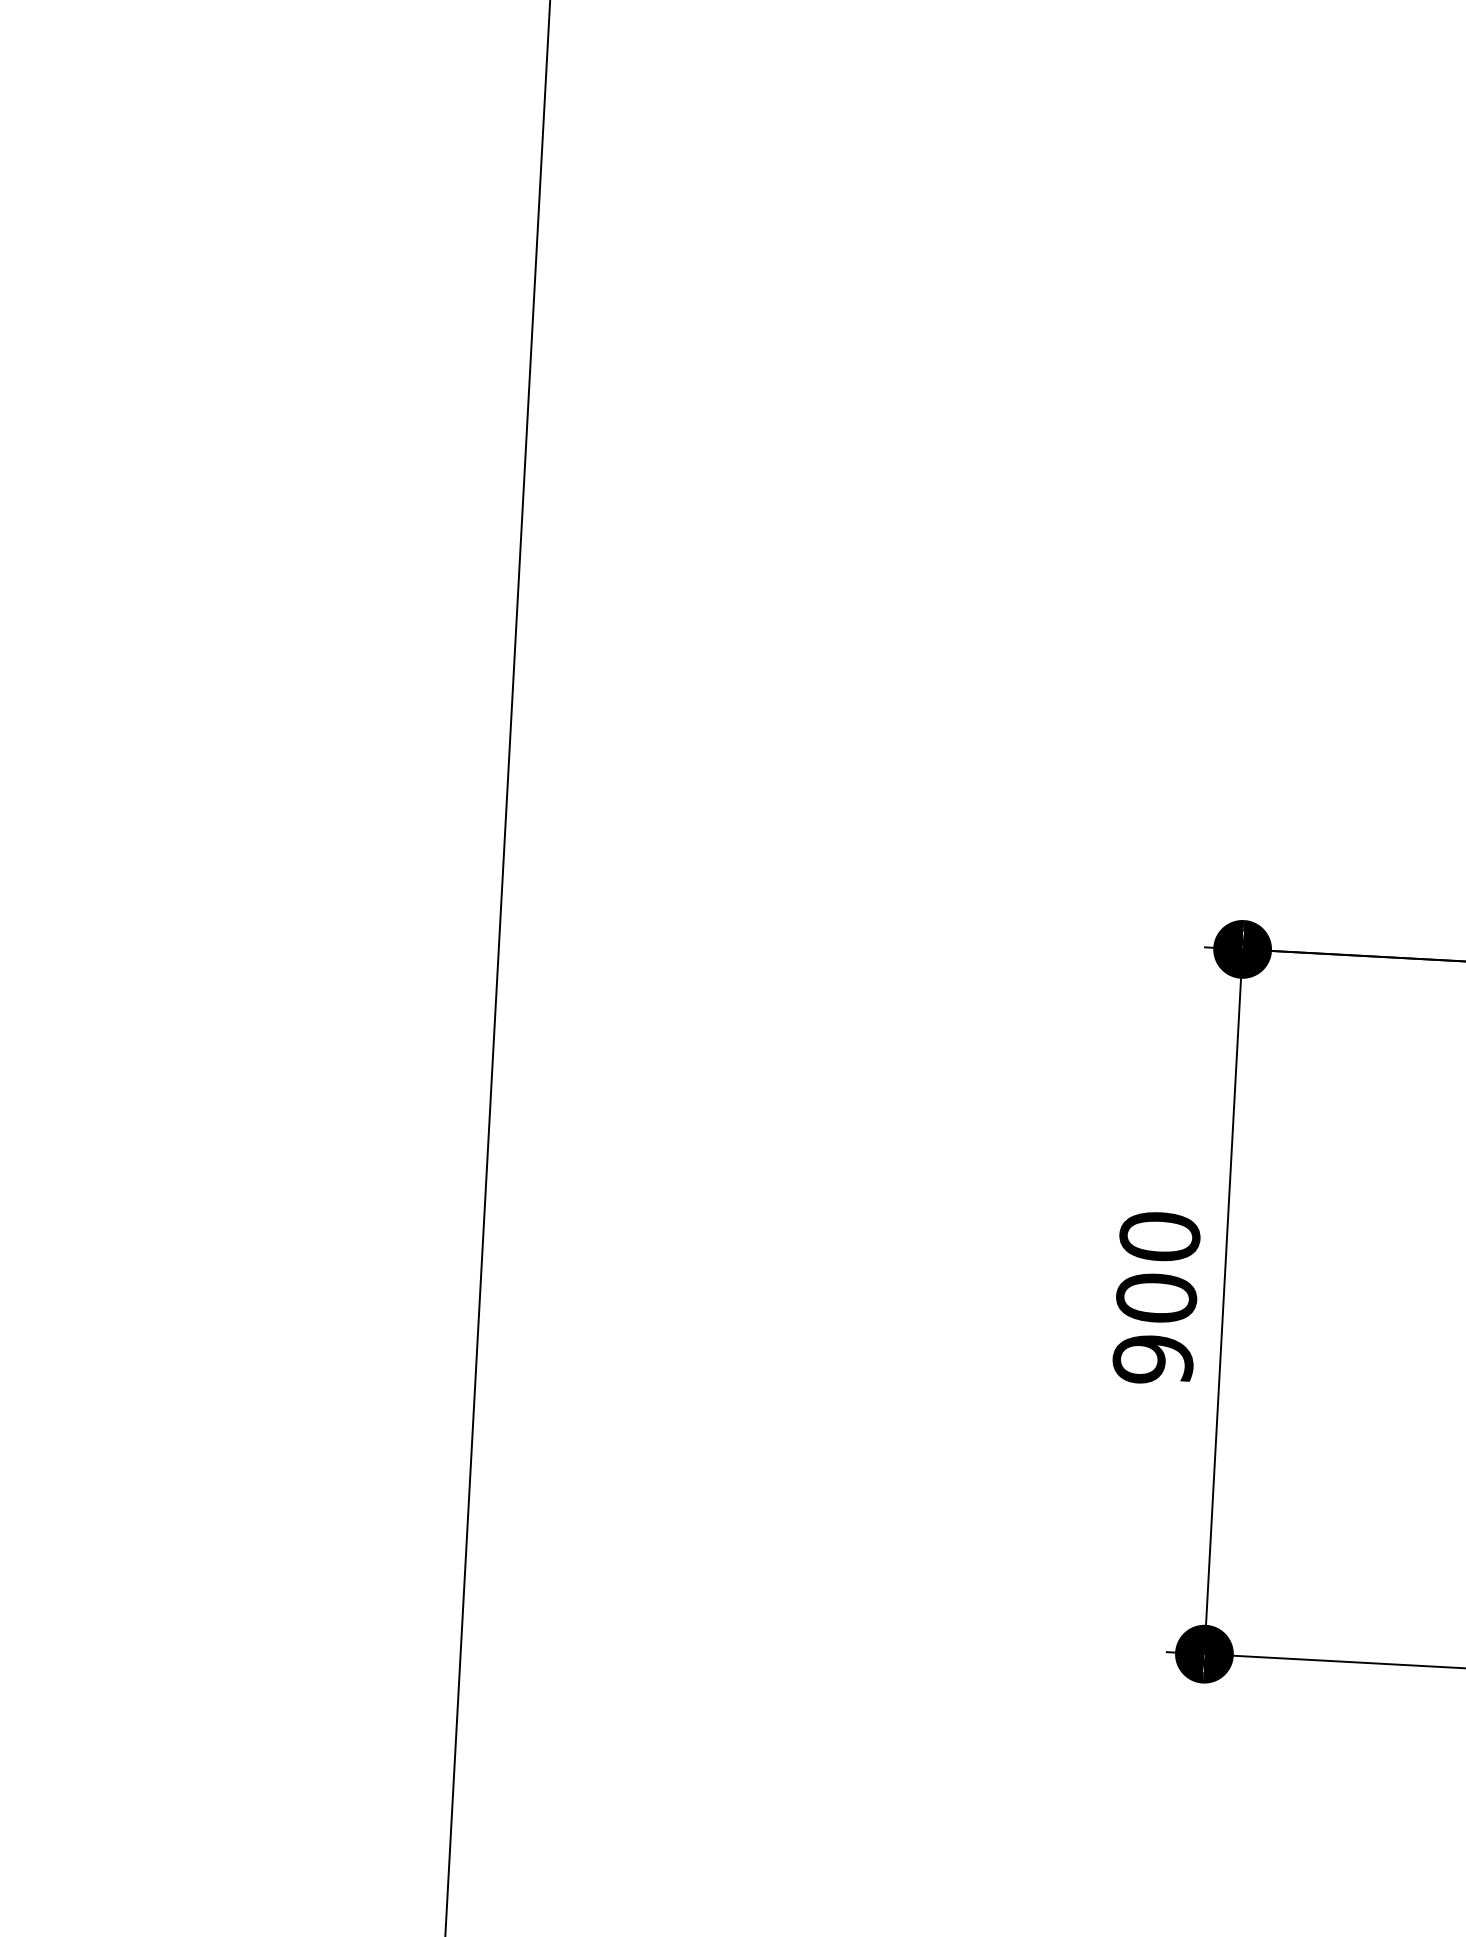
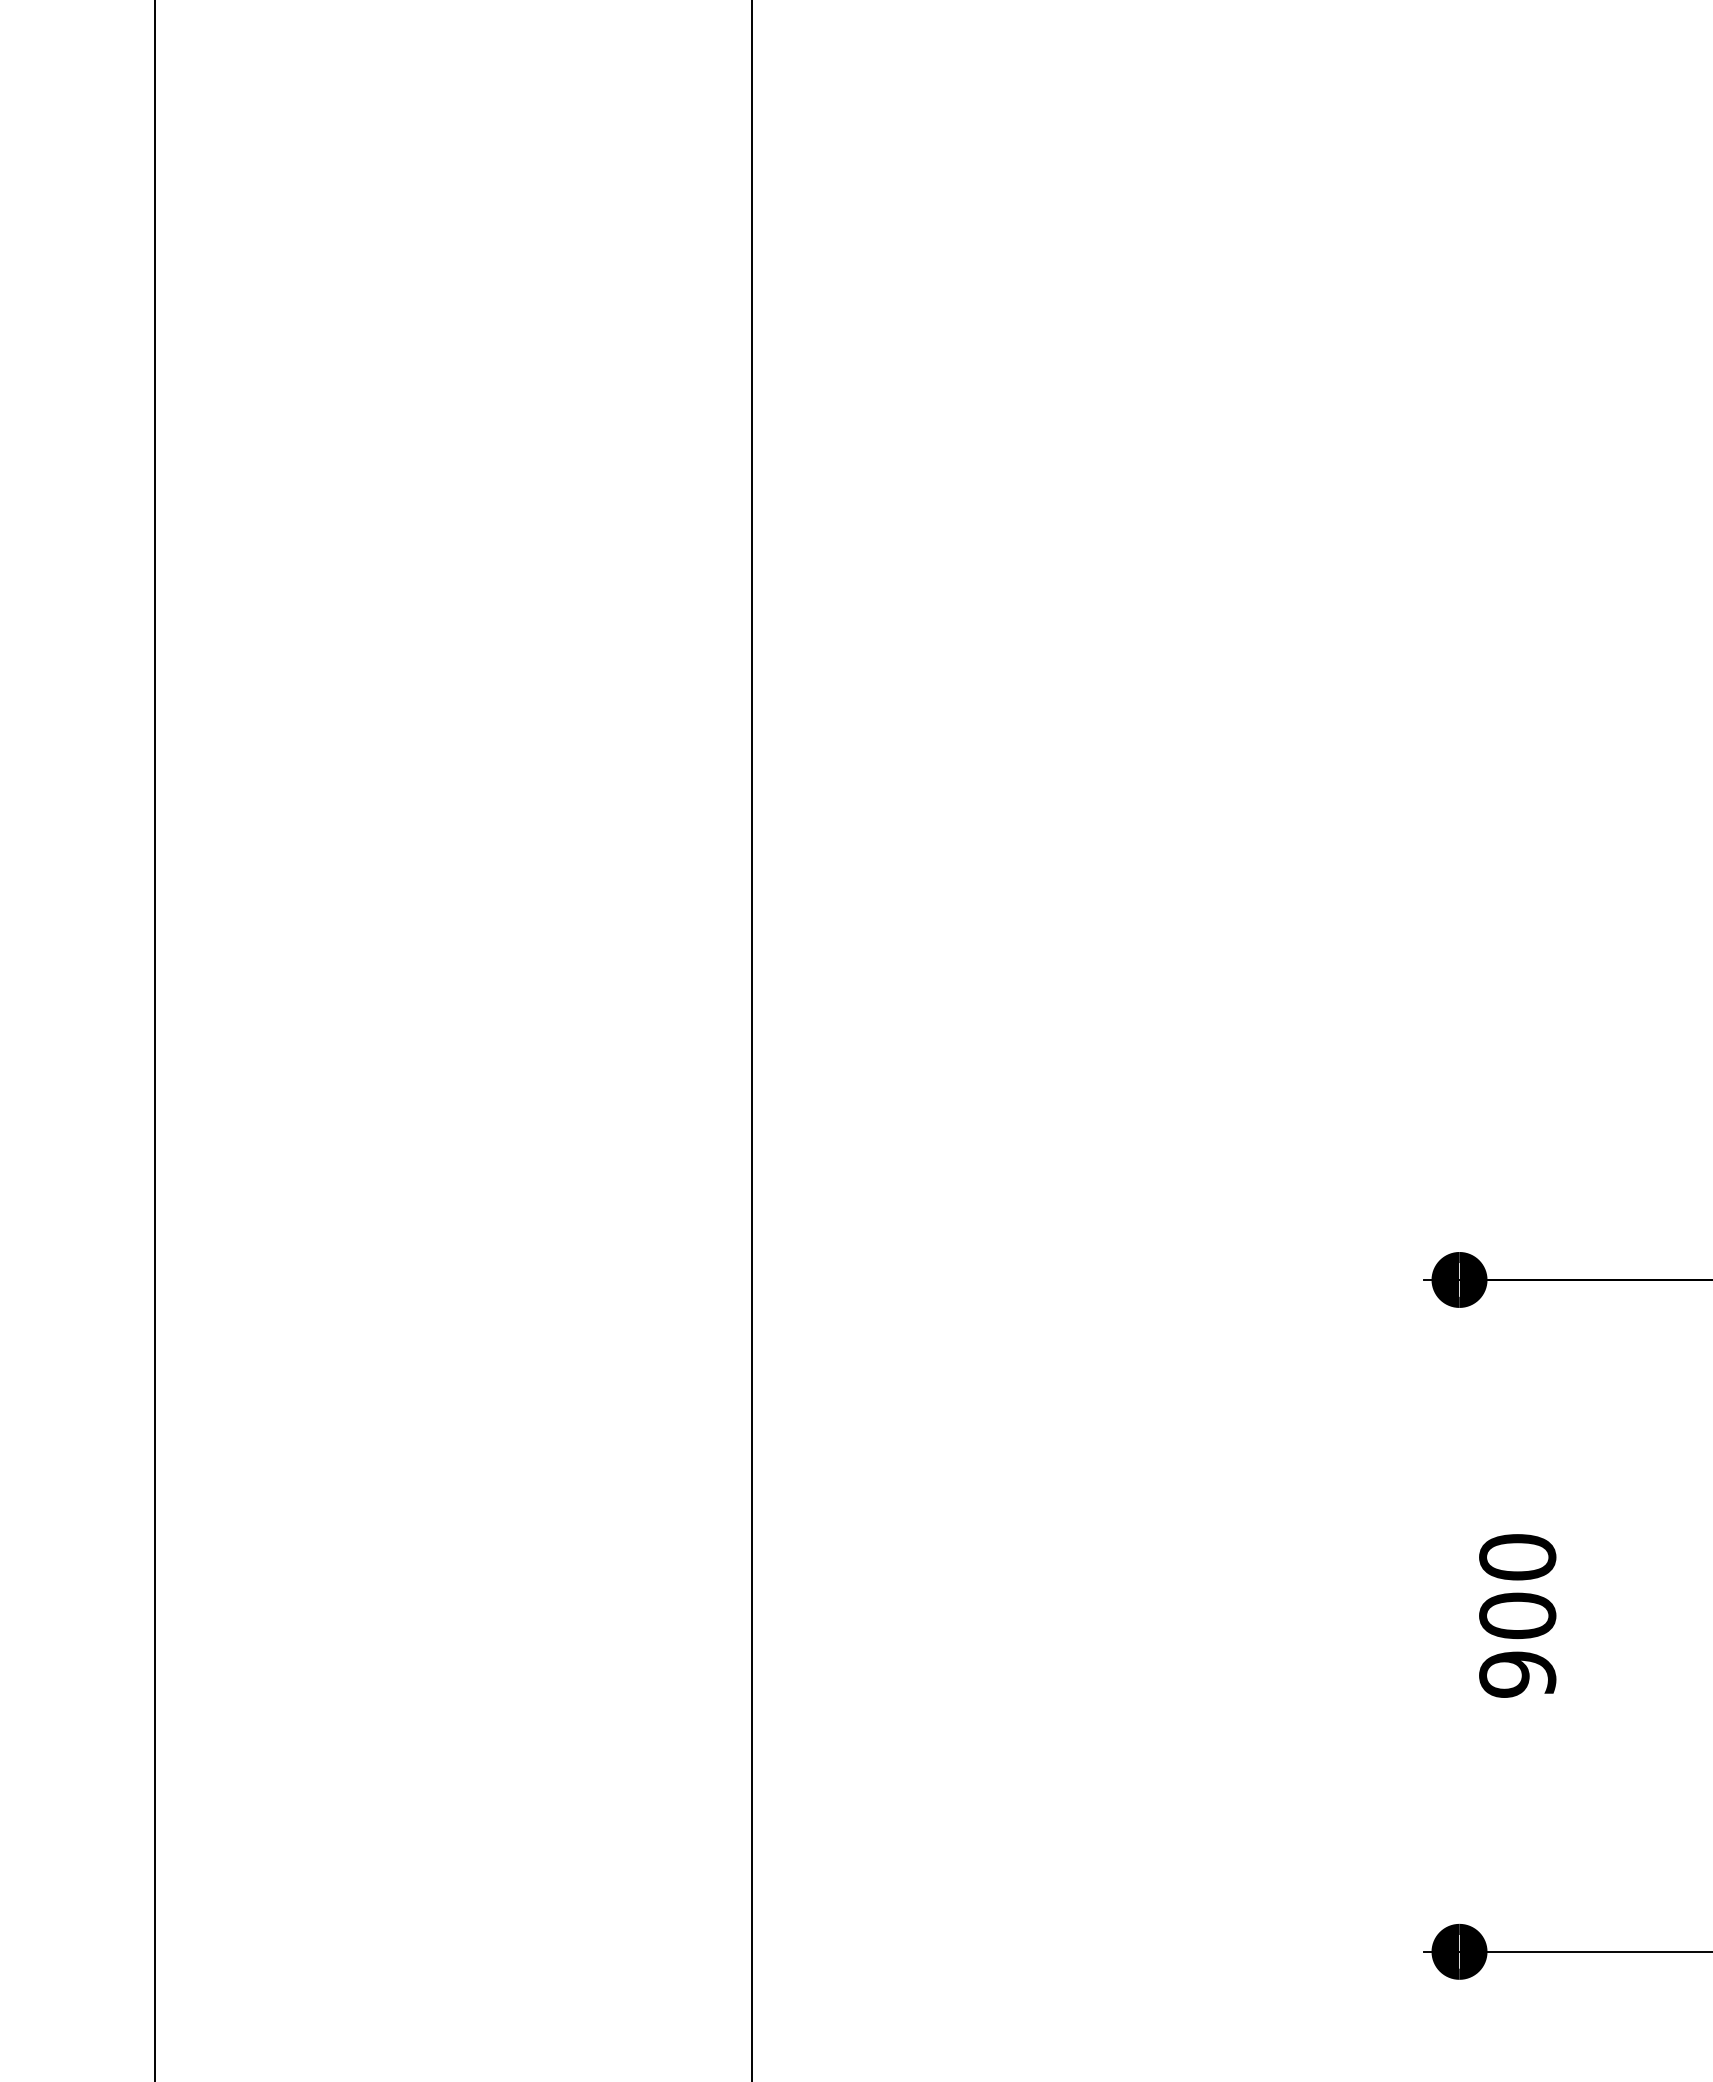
text: (1156, 1297) -> (1517, 1615), moved
line: (1223, 1301) -> (1459, 1615), removed

